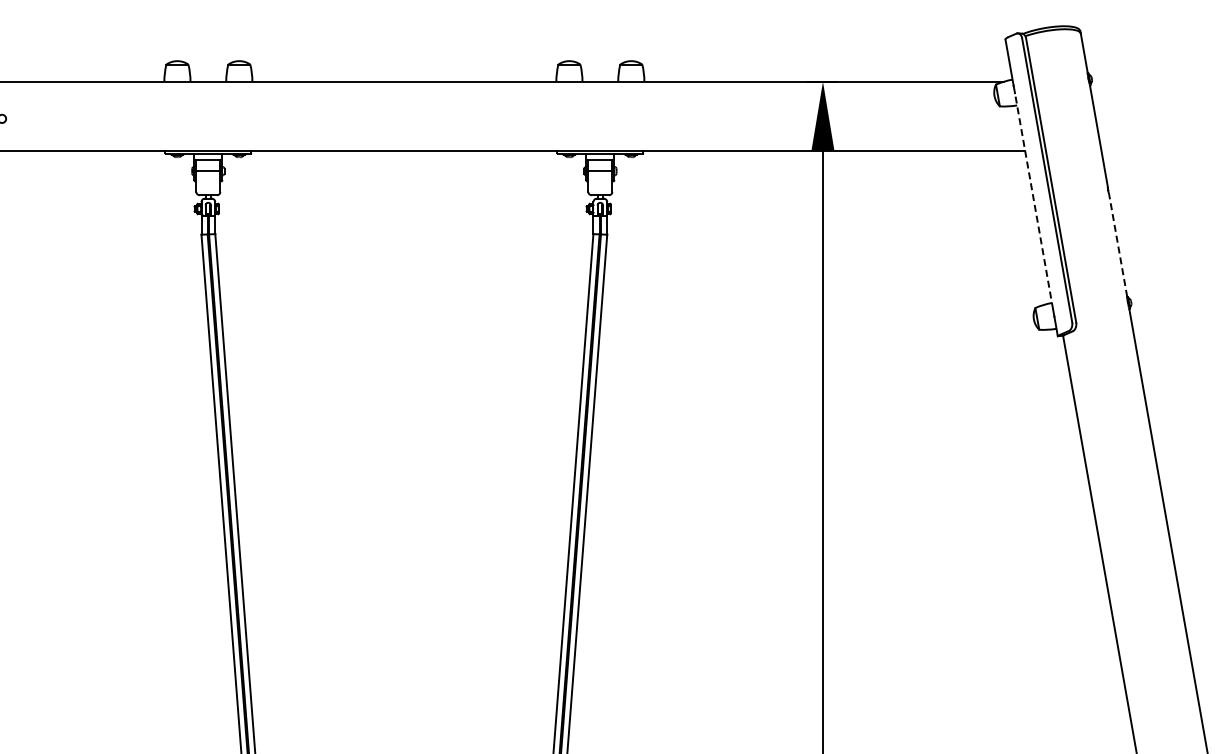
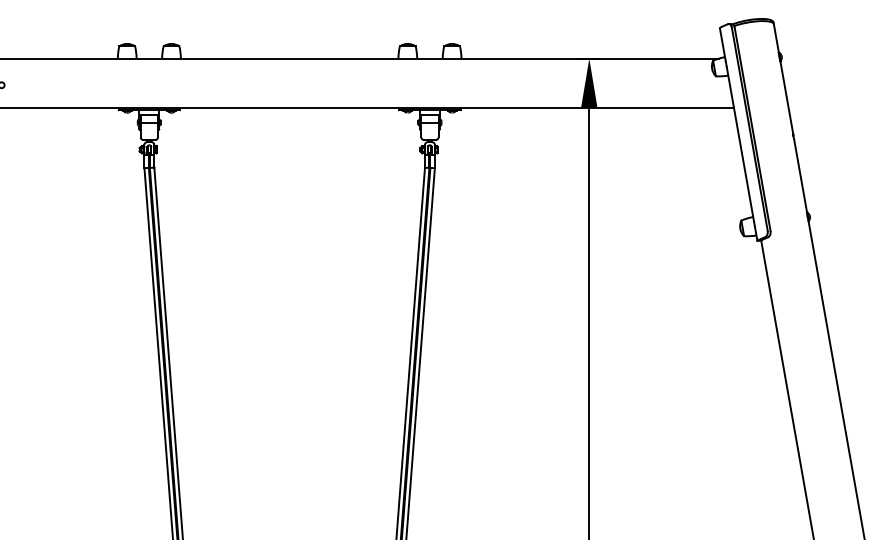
line: (1034, 201) -> (740, 144), dashed -> solid
line: (1118, 245) -> (800, 175), dashed -> solid

